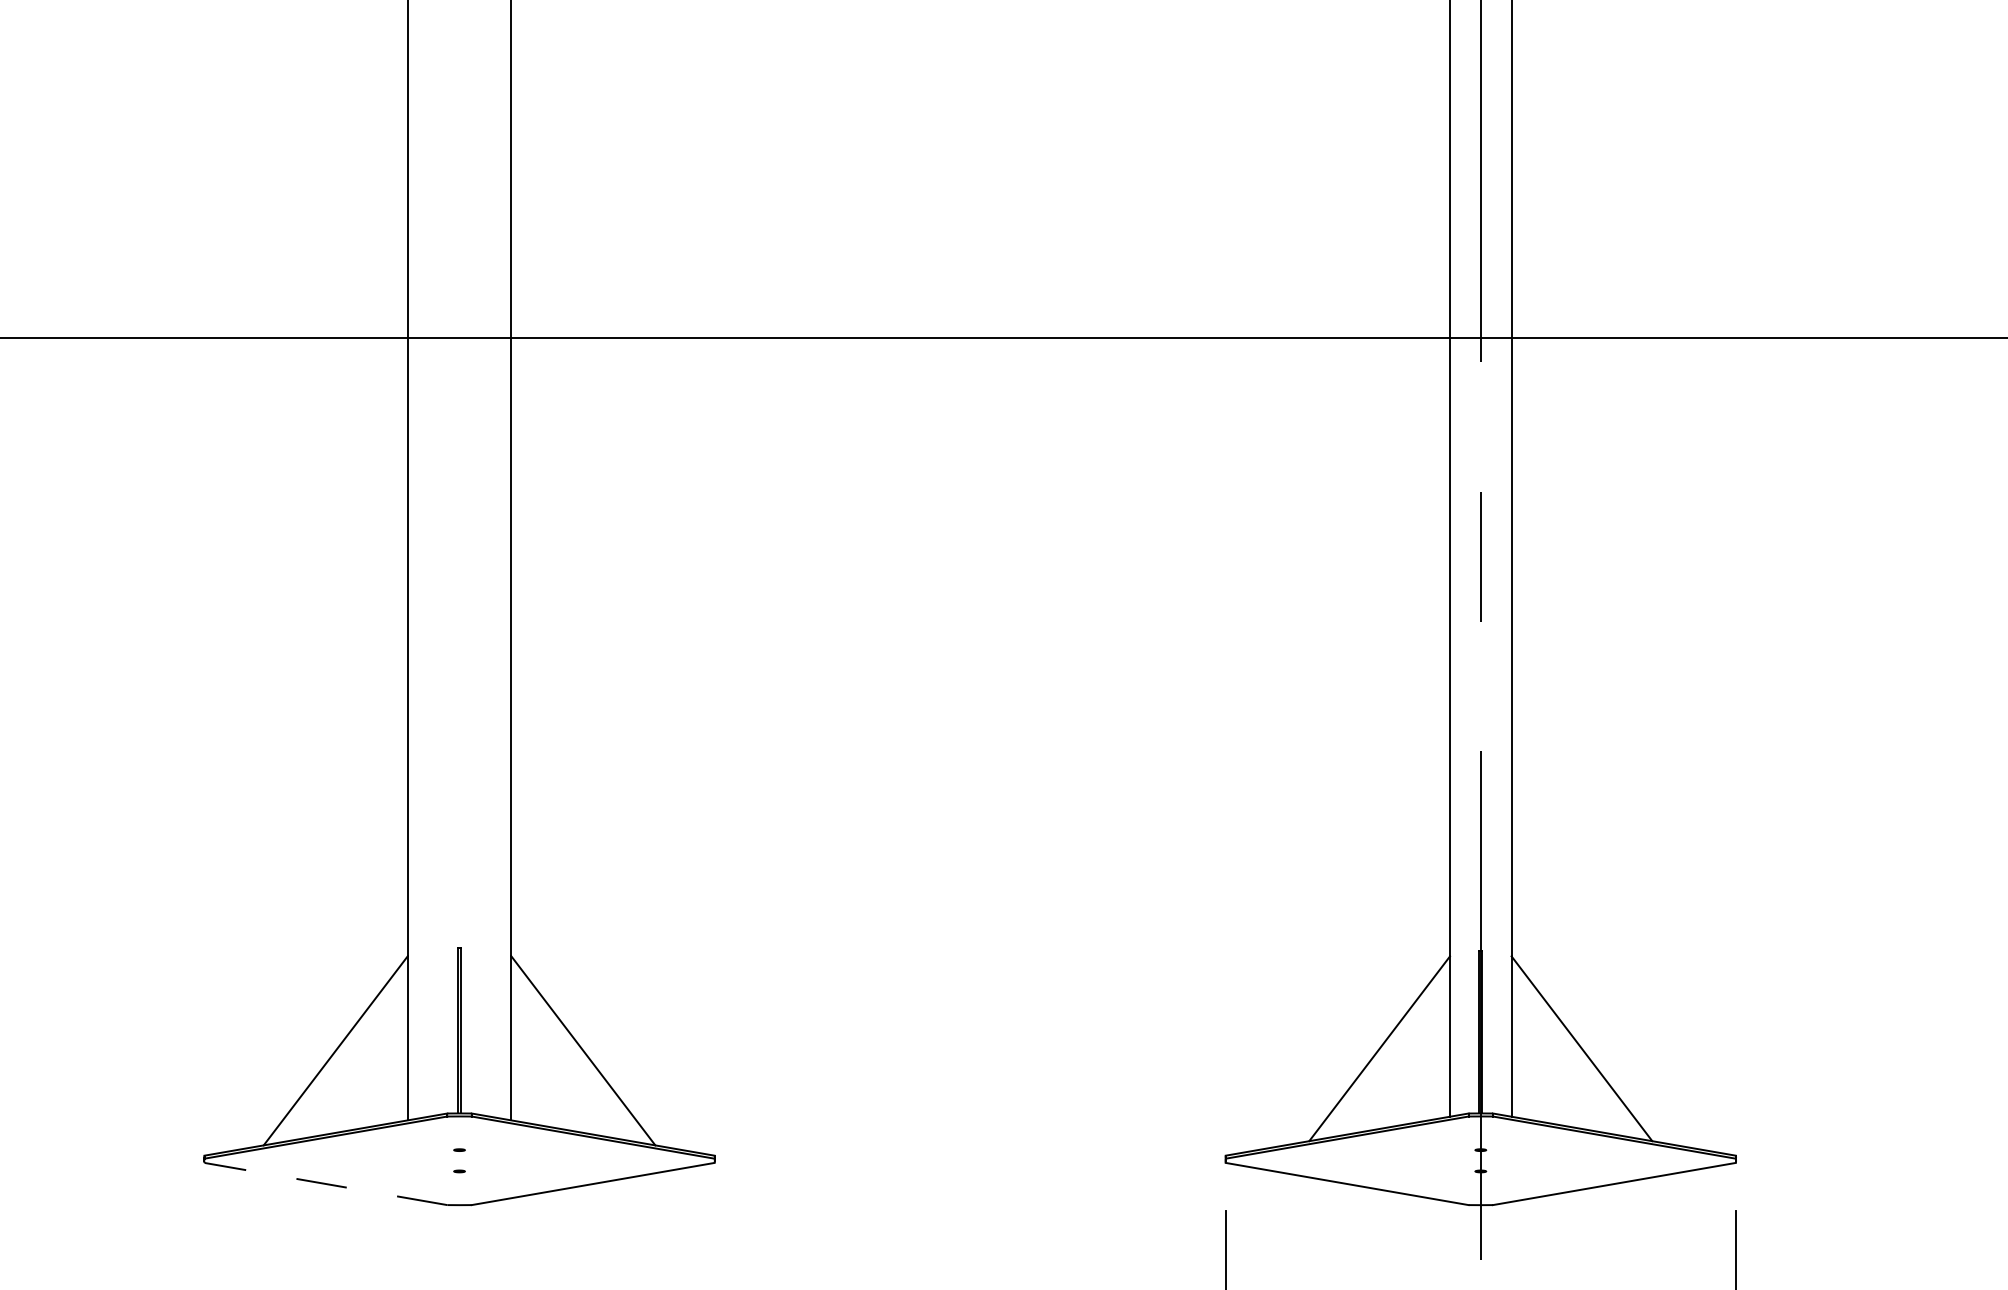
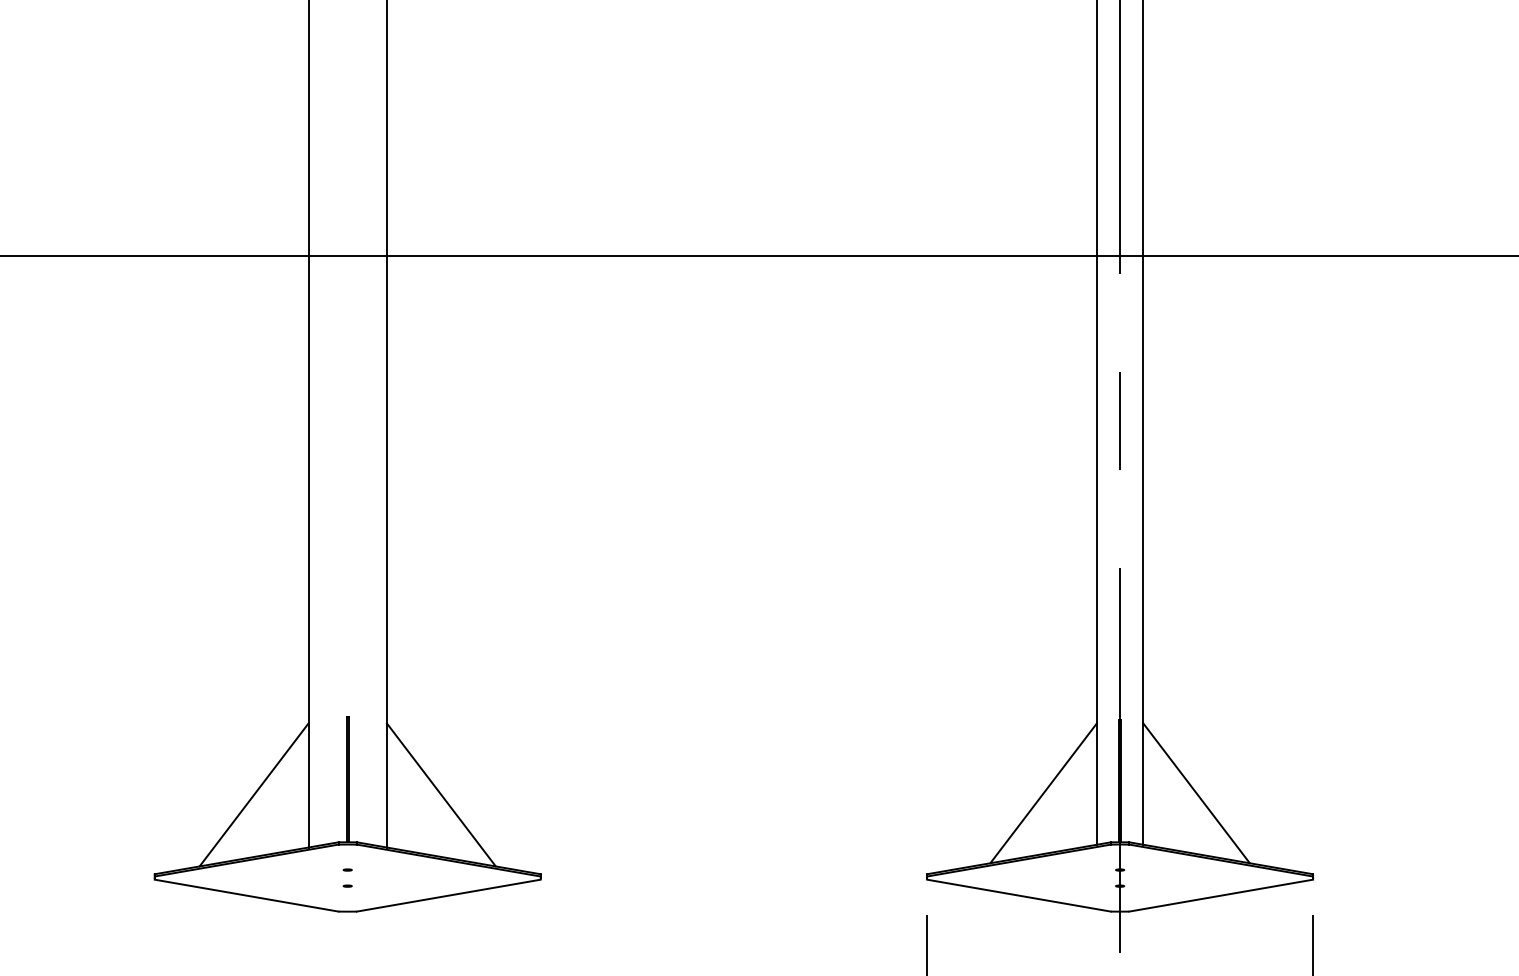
line: (325, 1183) -> (246, 895), dashed -> solid

